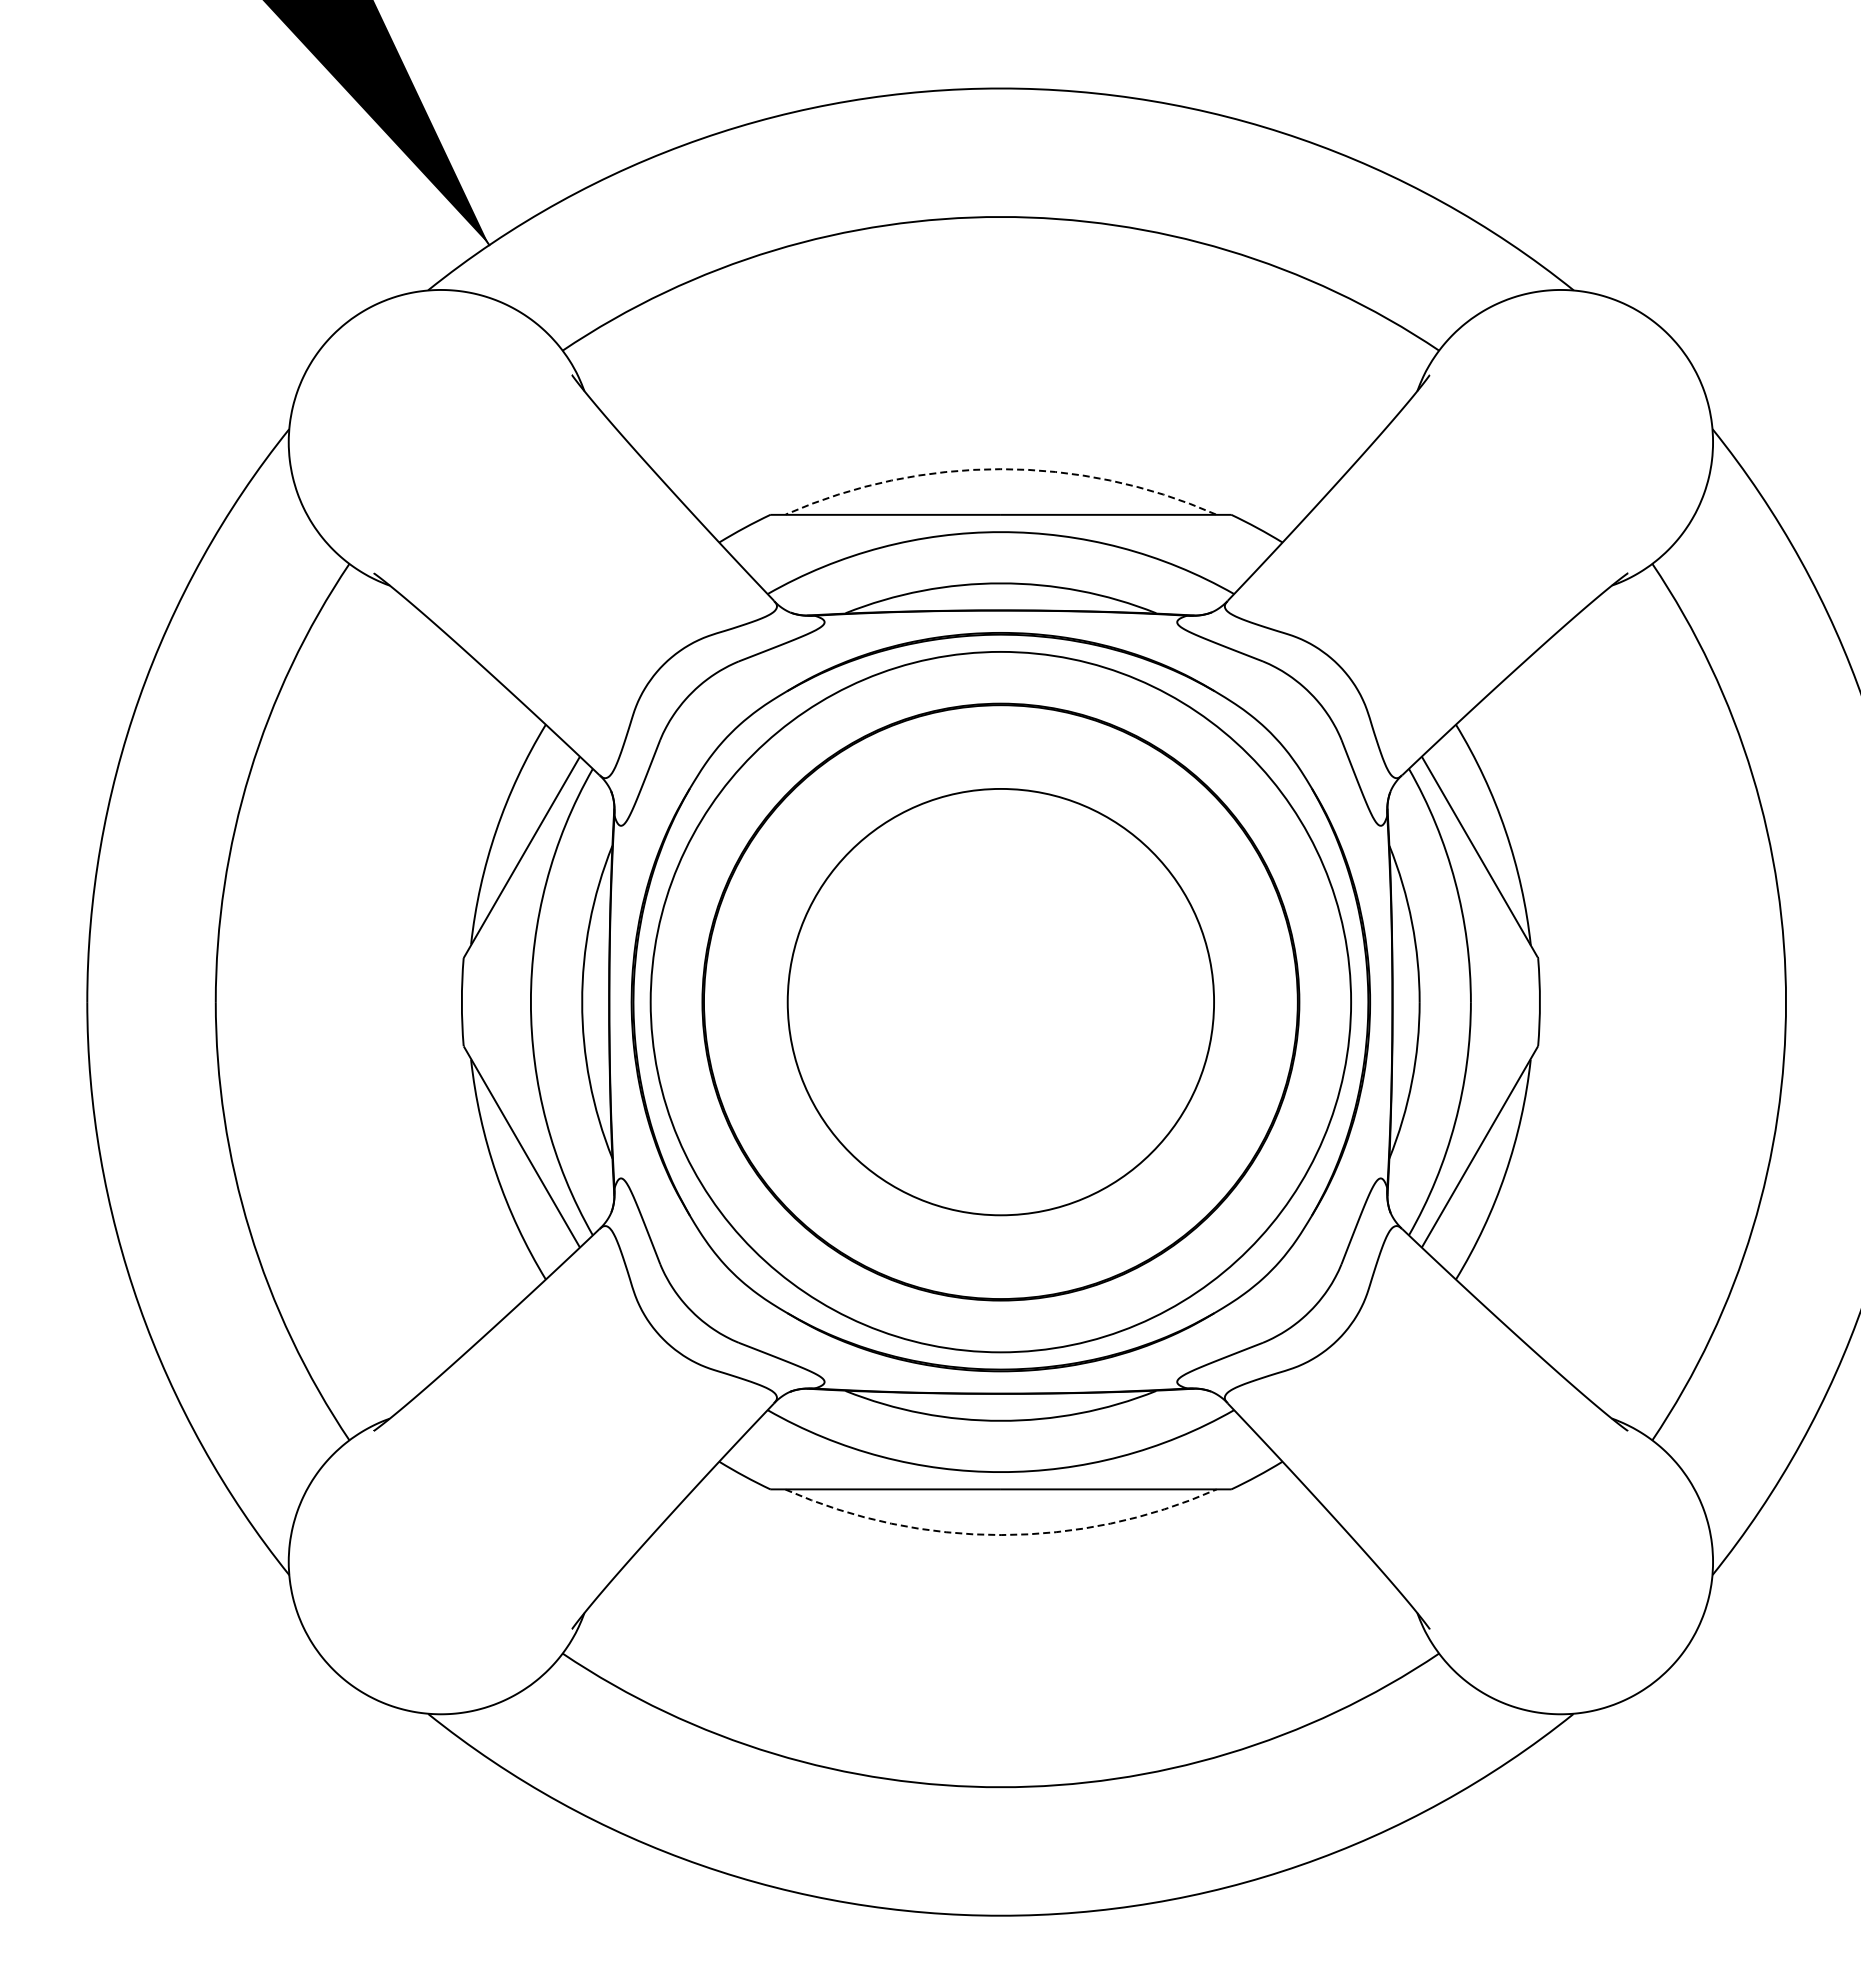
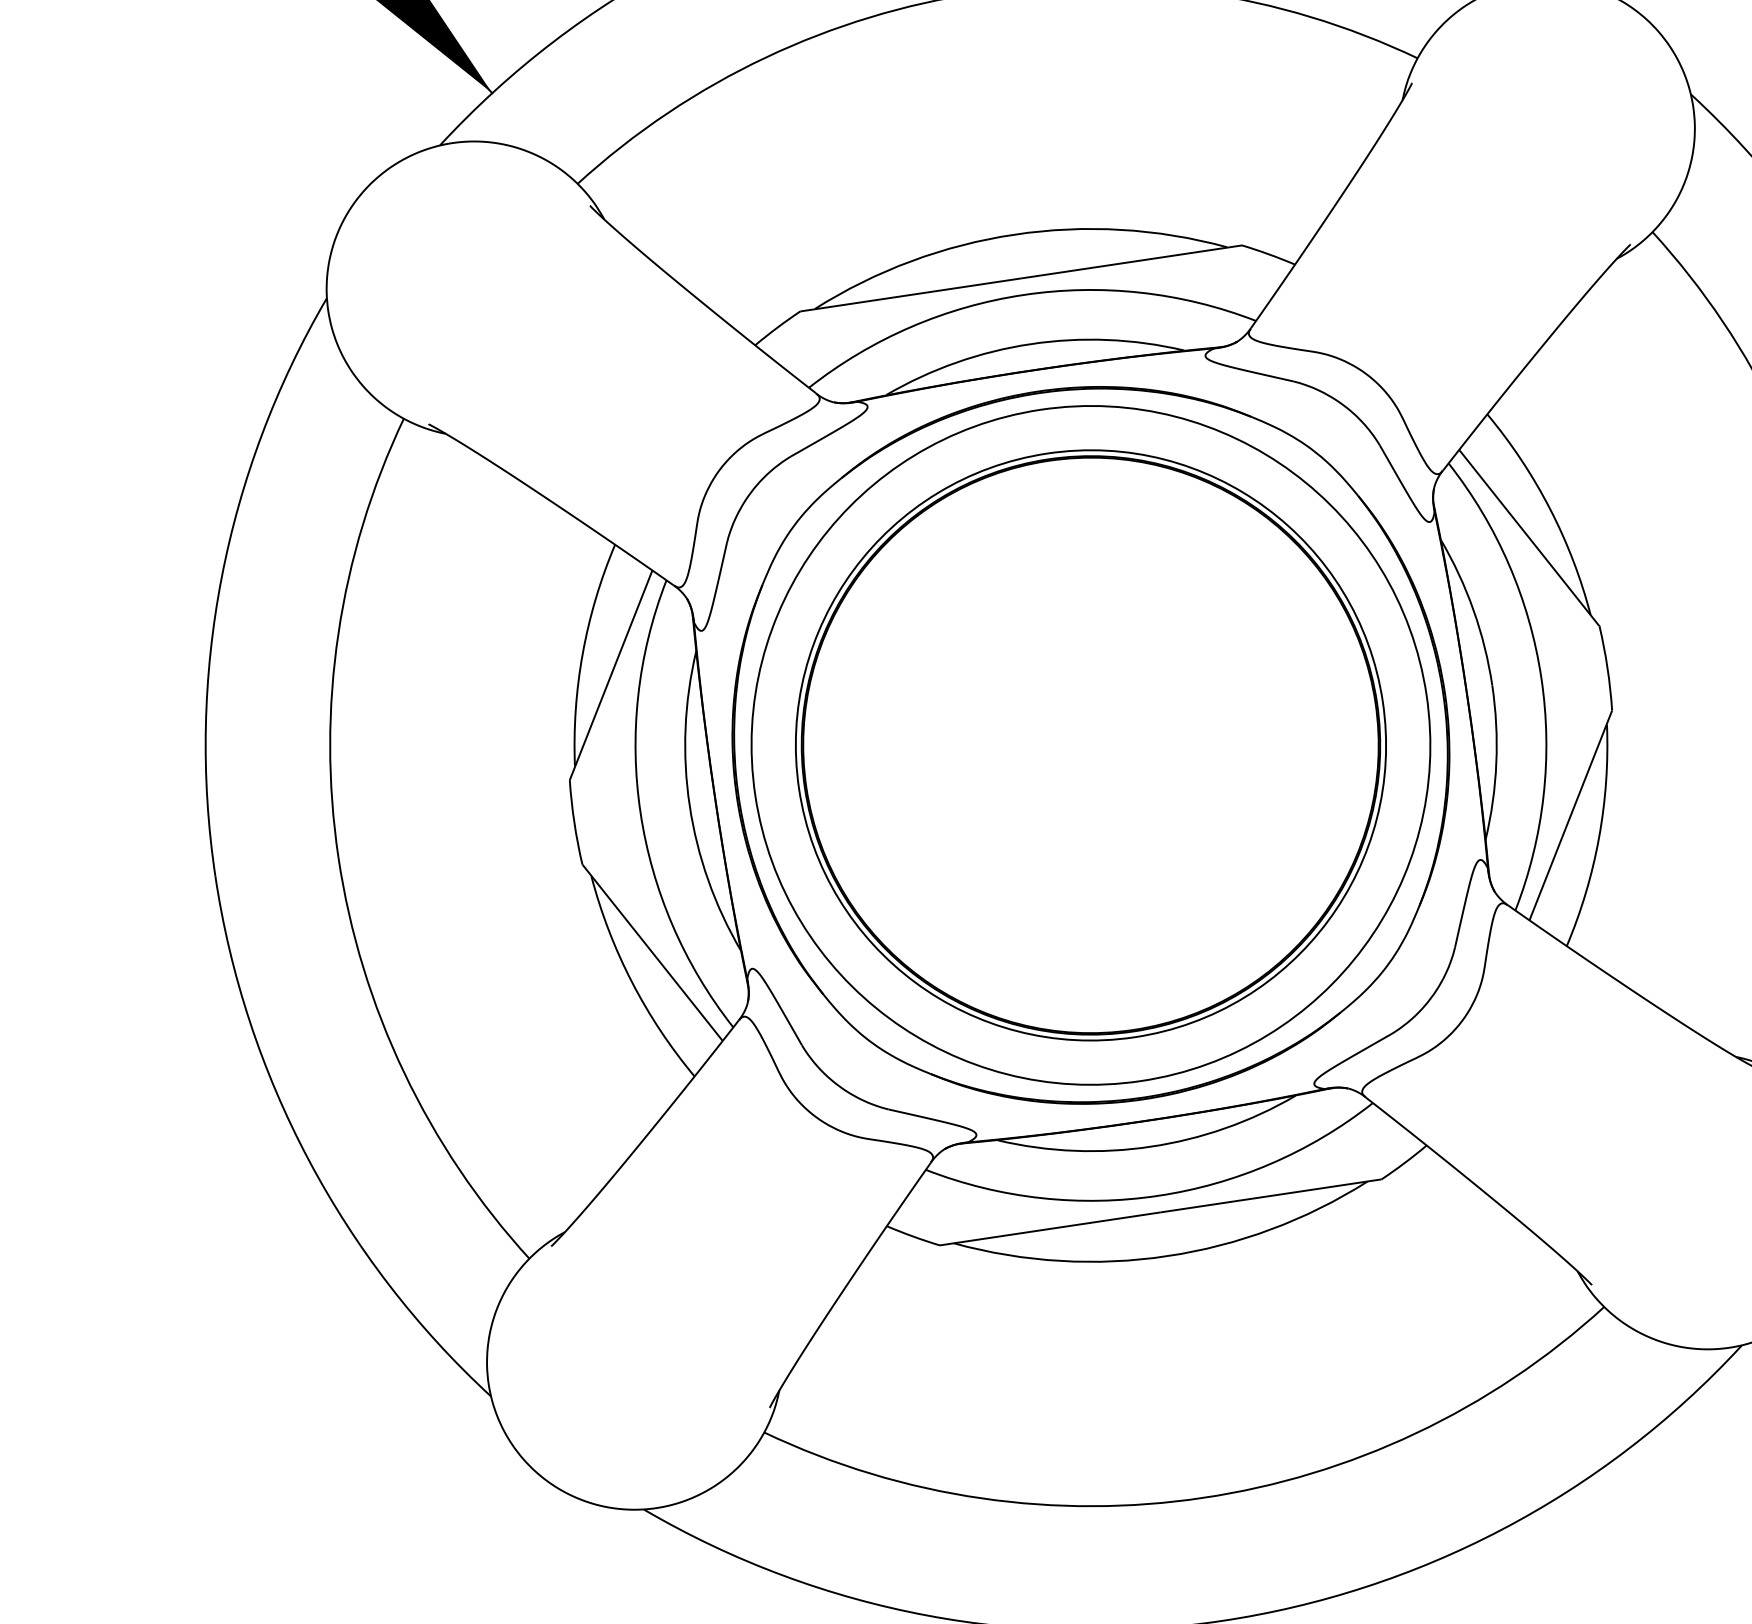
arc: (1000, 469) -> (1014, 235), dashed -> solid
circle: (1000, 1001) -> (1090, 744), size x1.43
arc: (1001, 1535) -> (1167, 1256), dashed -> solid

